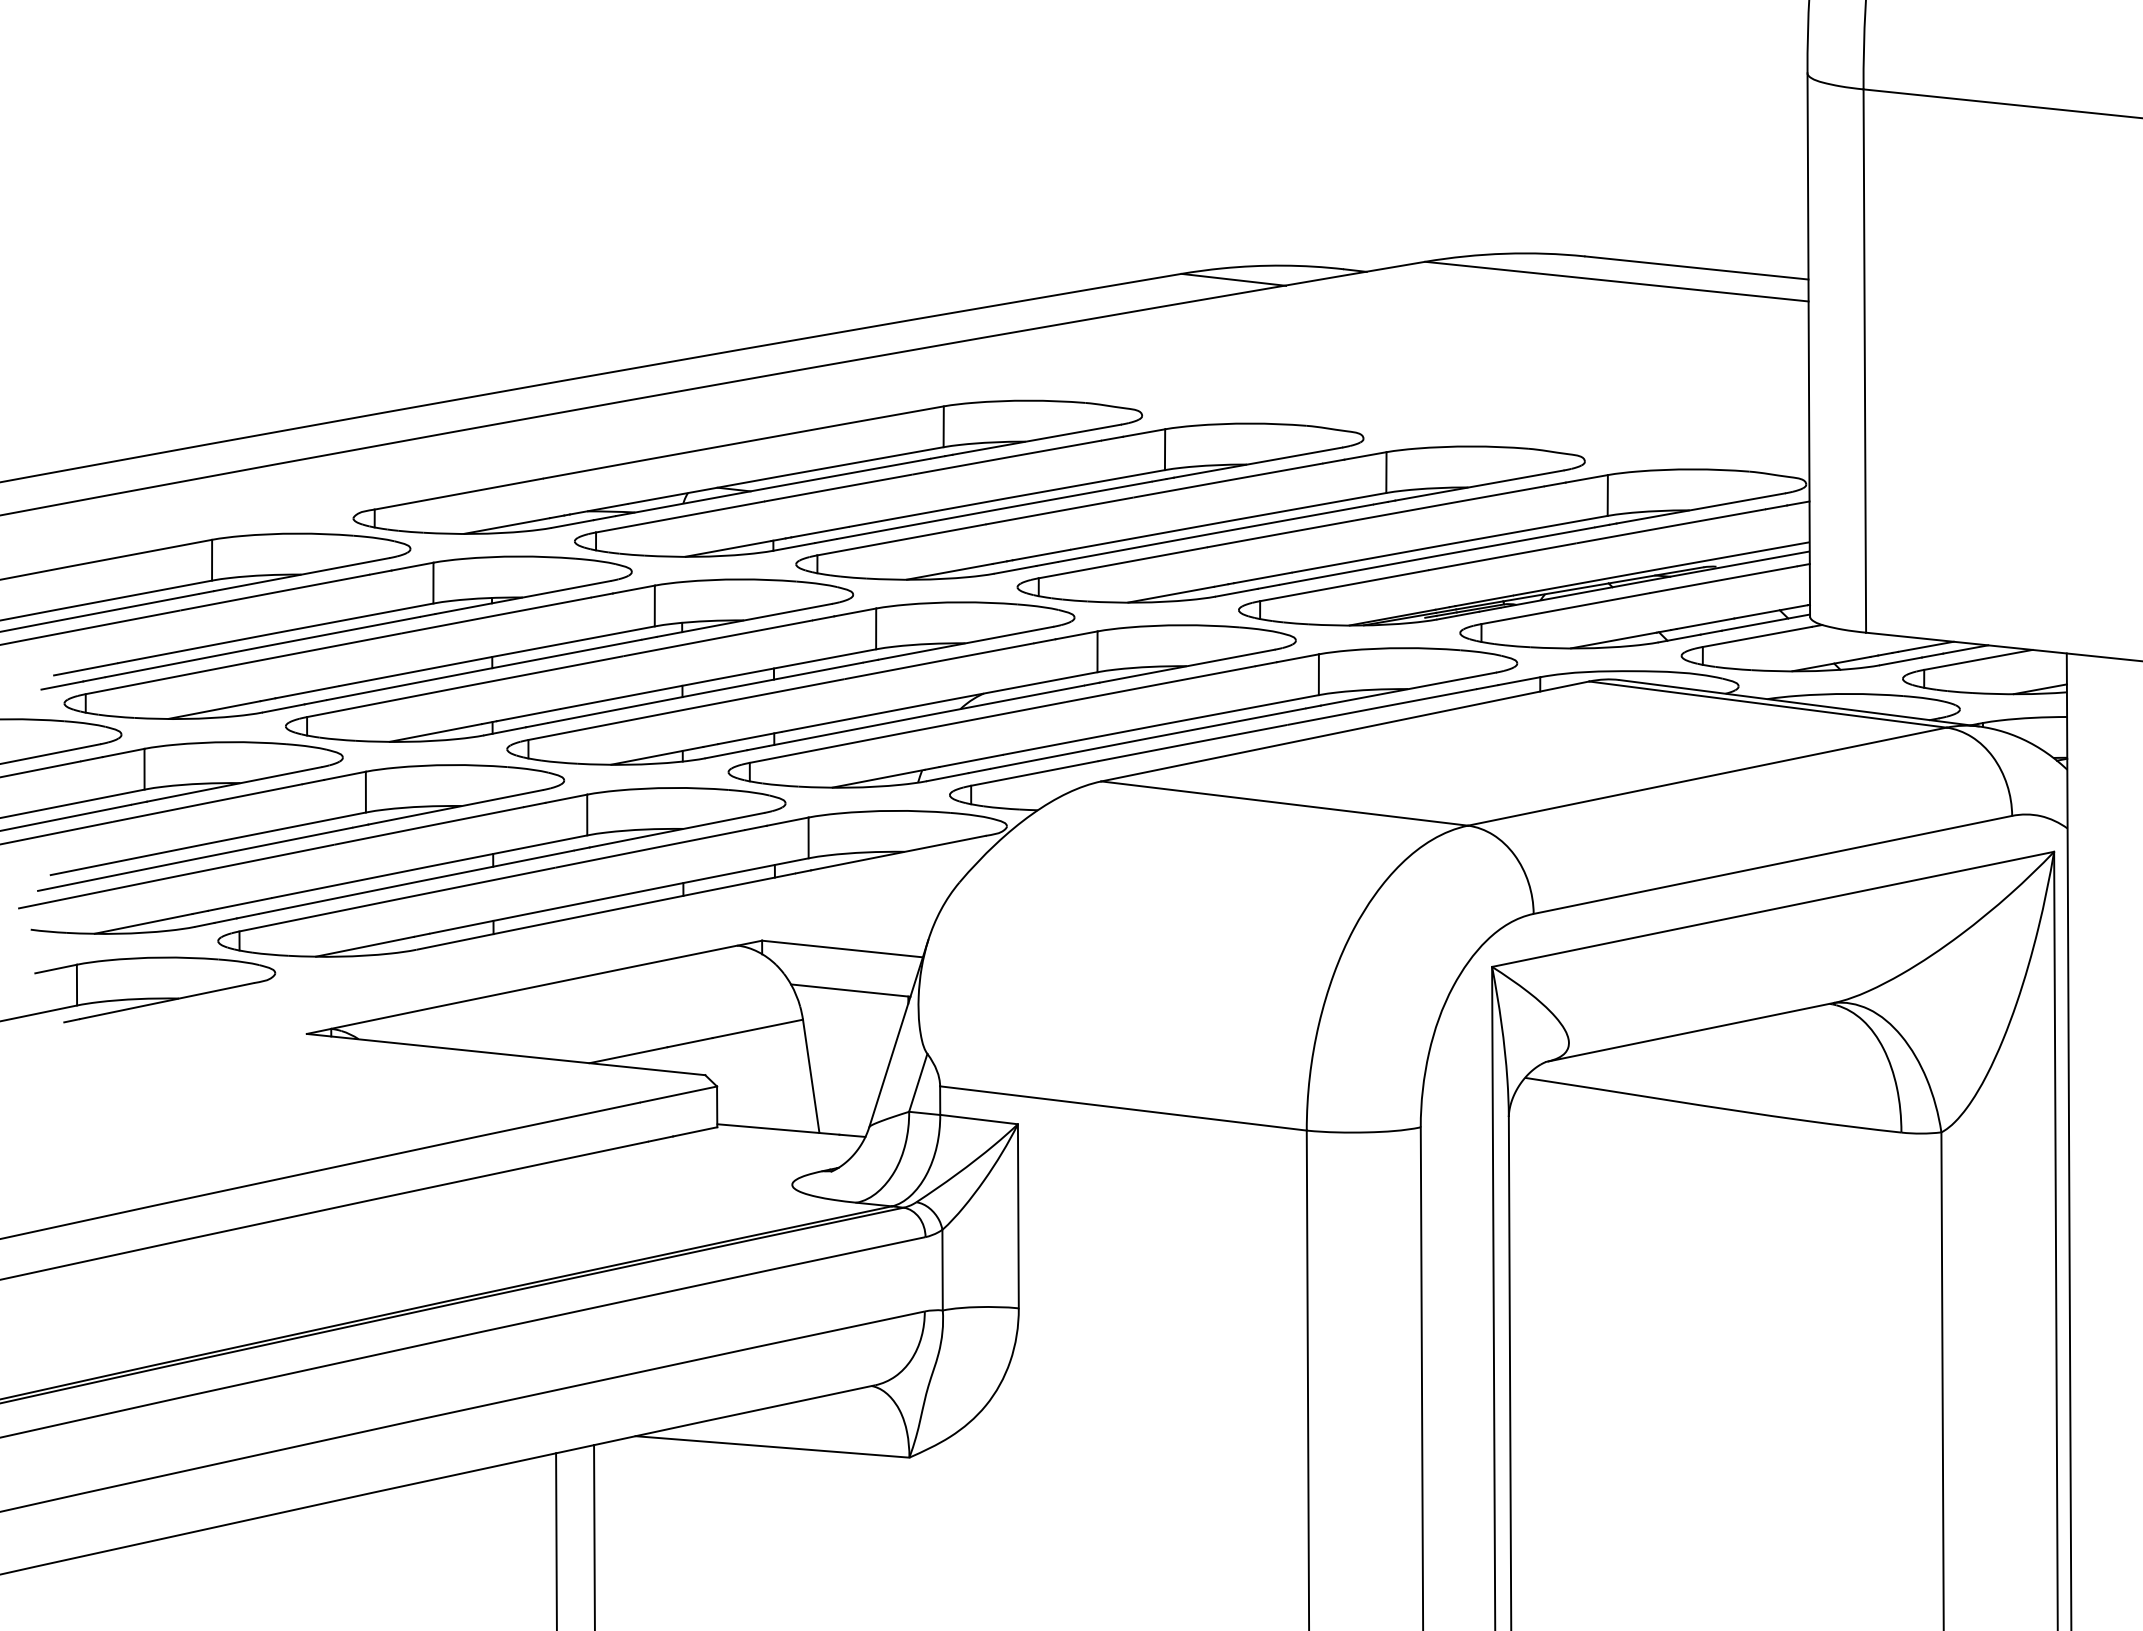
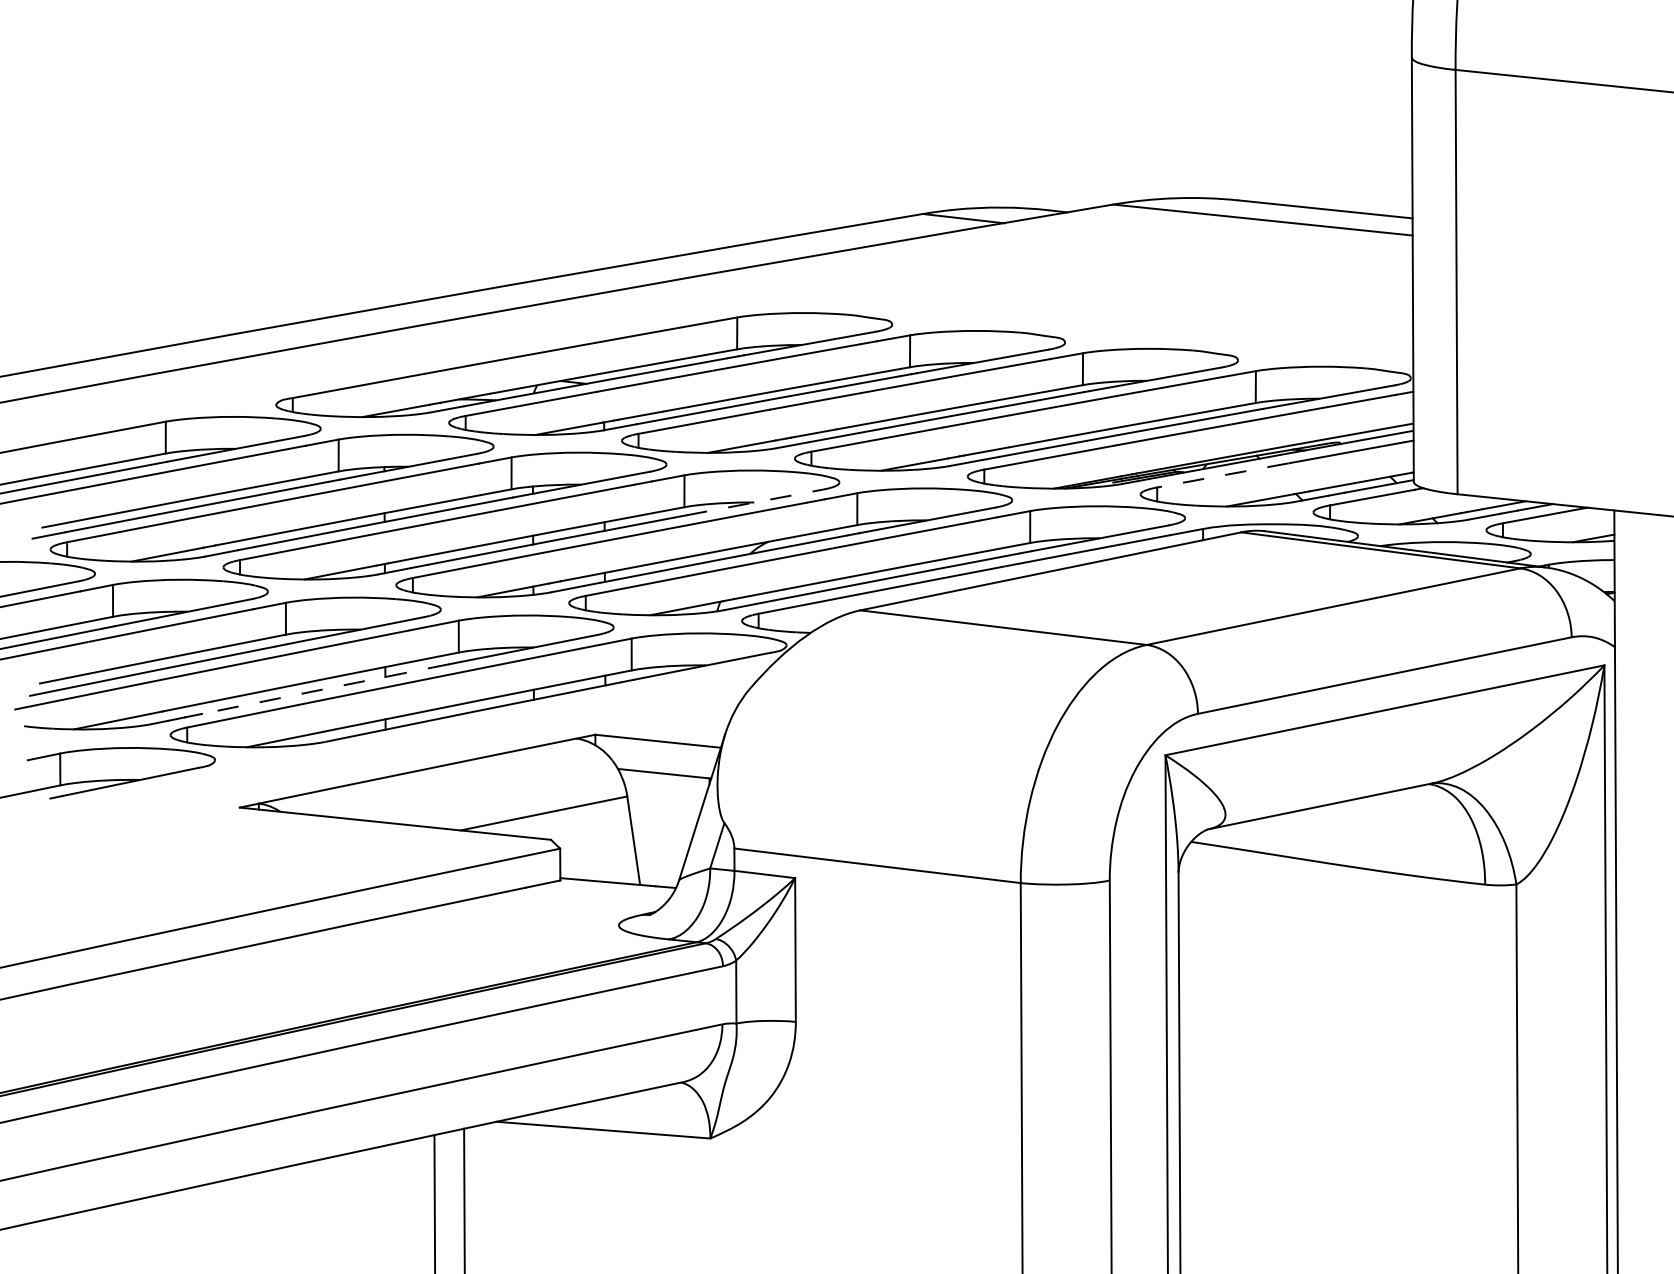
line: (1565, 608) -> (1222, 475), solid -> dashed
line: (966, 643) -> (754, 502), solid -> dashed
arc: (416, 882) -> (325, 689), solid -> dashed

